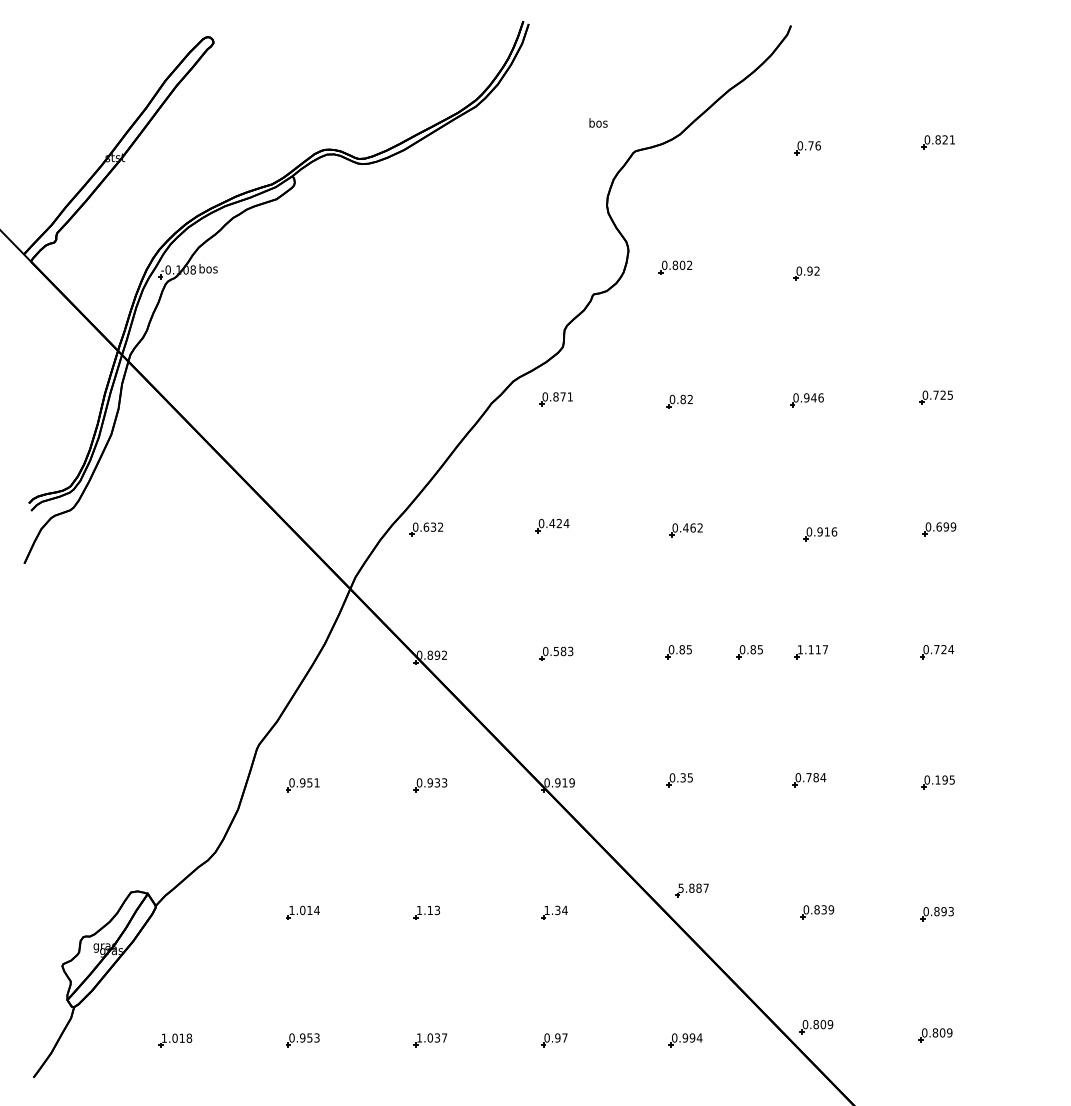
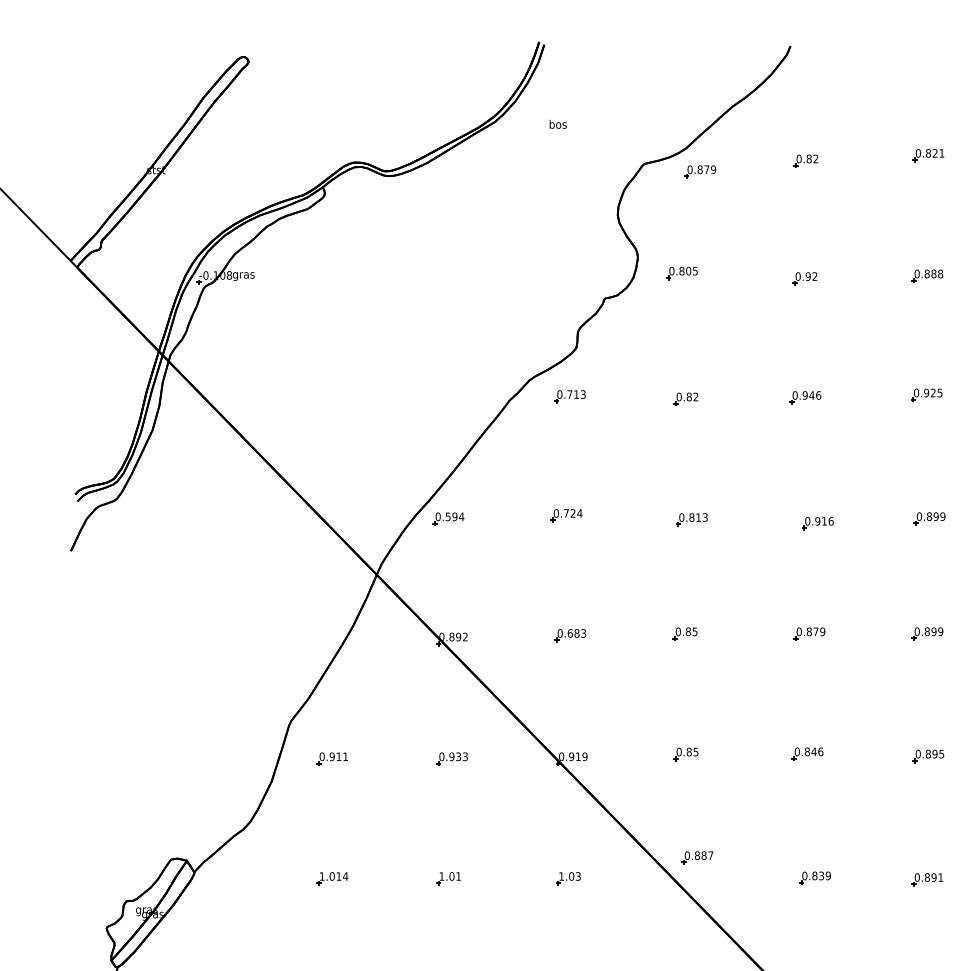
text: (598, 122) -> (558, 123), moved
text: (814, 145) -> (812, 158), 0.76 -> 0.82
part: (694, 159) -> (699, 171), added
text: (689, 264) -> (695, 270), 0.802 -> 0.805
text: (208, 269) -> (243, 275), bos -> gras
part: (936, 270) -> (926, 275), added
text: (935, 394) -> (926, 392), 0.725 -> 0.925
text: (562, 396) -> (575, 394), 0.871 -> 0.713
text: (552, 523) -> (566, 513), 0.424 -> 0.724
text: (433, 526) -> (454, 516), 0.632 -> 0.594
text: (938, 526) -> (928, 516), 0.699 -> 0.899
text: (692, 527) -> (697, 517), 0.462 -> 0.813
text: (812, 649) -> (810, 631), 1.117 -> 0.879
text: (944, 649) -> (934, 631), 0.724 -> 0.899
text: (556, 651) -> (570, 633), 0.583 -> 0.683
part: (749, 652) -> (751, 634), removed
text: (682, 777) -> (688, 751), 0.35 -> 0.85
text: (816, 777) -> (814, 751), 0.784 -> 0.846
text: (937, 779) -> (927, 753), 0.195 -> 0.895
text: (309, 782) -> (338, 756), 0.951 -> 0.911
text: (680, 887) -> (686, 854), 5.887 -> 0.887
text: (433, 910) -> (454, 876), 1.13 -> 1.01
text: (561, 910) -> (575, 876), 1.34 -> 1.03
text: (950, 911) -> (940, 877), 0.893 -> 0.891

